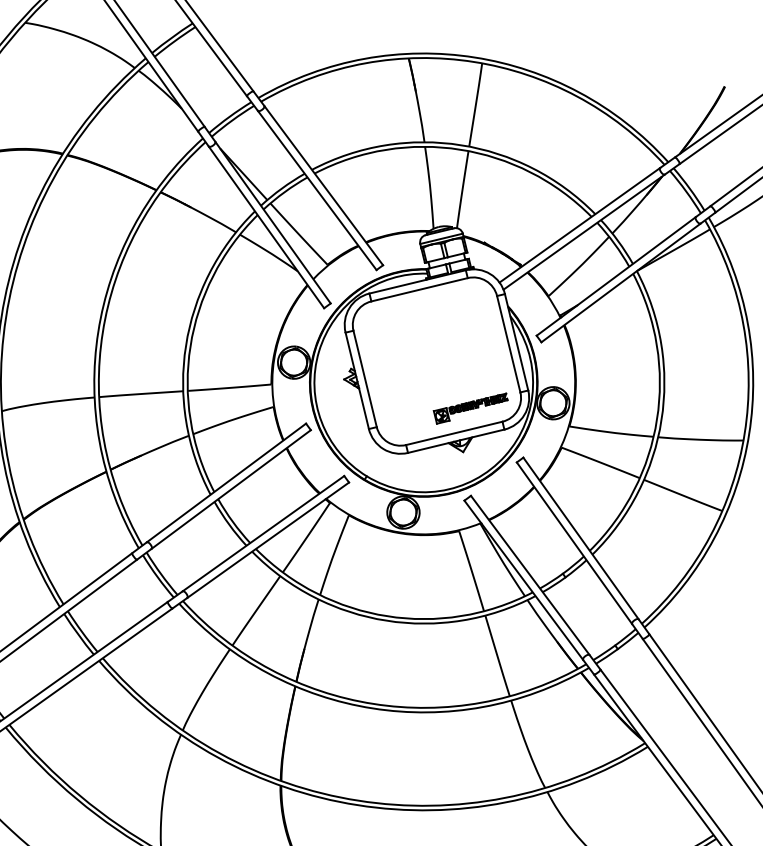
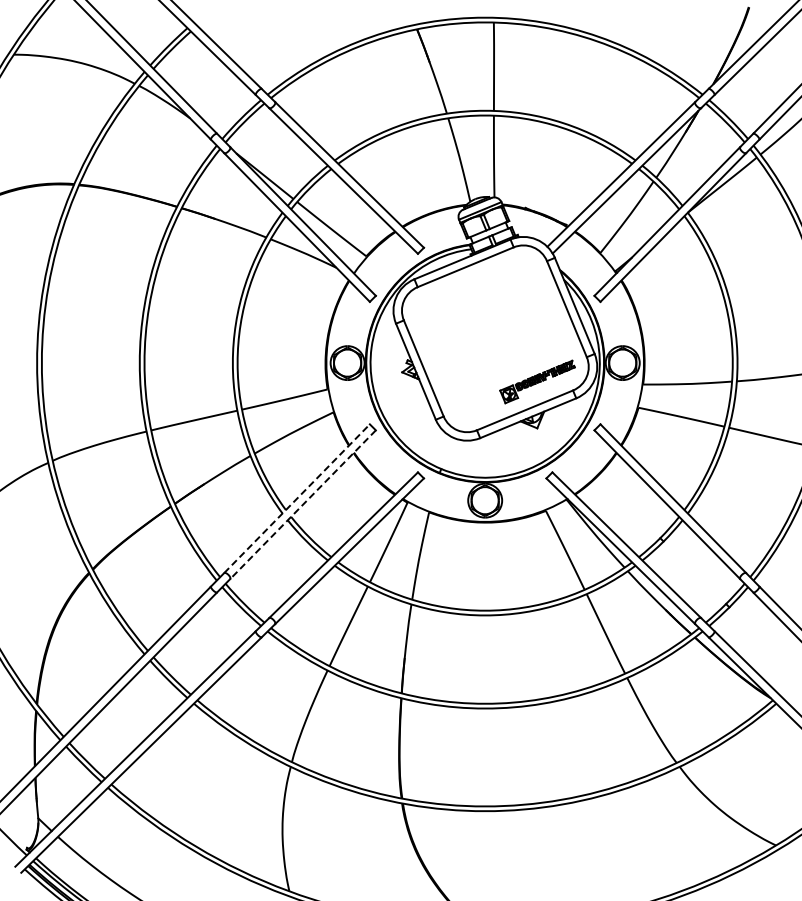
line: (226, 482) -> (297, 498), solid -> dashed
line: (230, 490) -> (302, 505), solid -> dashed

